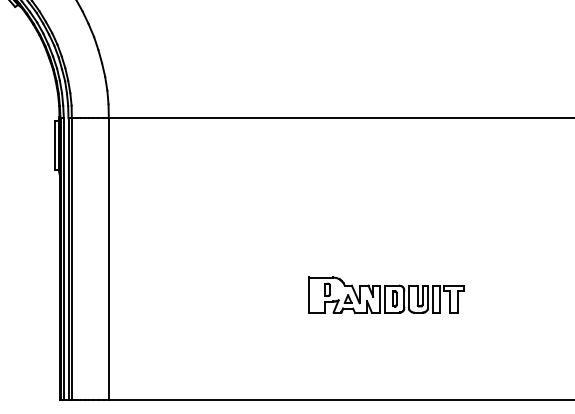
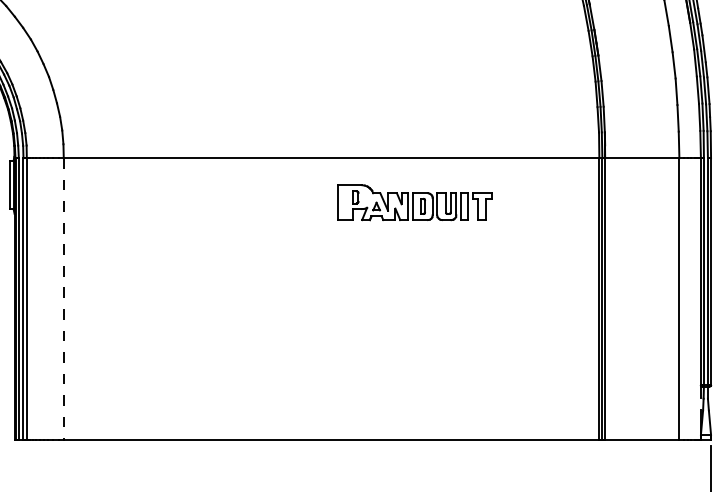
line: (108, 258) -> (63, 298), solid -> dashed
part: (386, 294) -> (414, 202), moved

